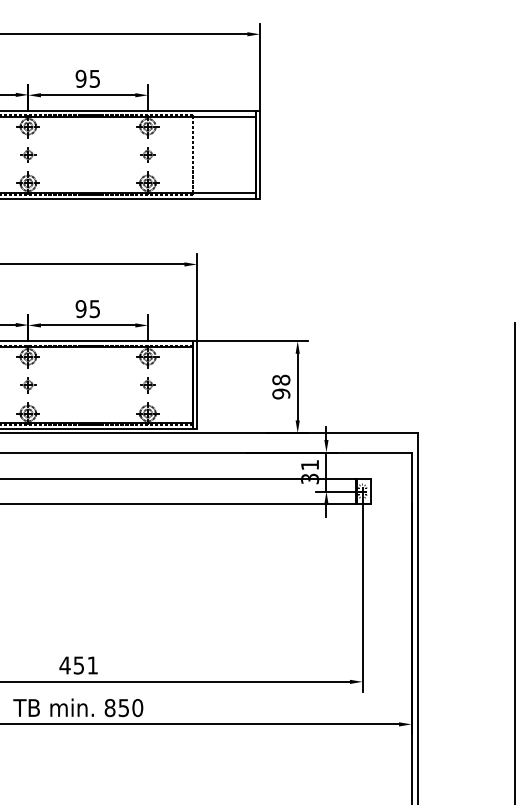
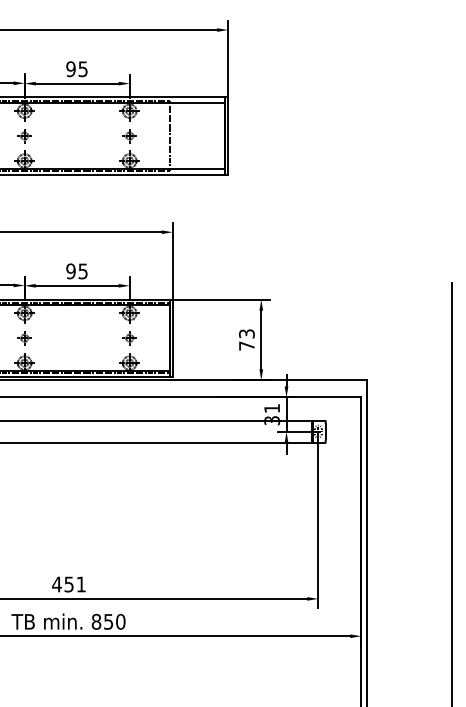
text: (280, 386) -> (246, 339), 98 -> 73

